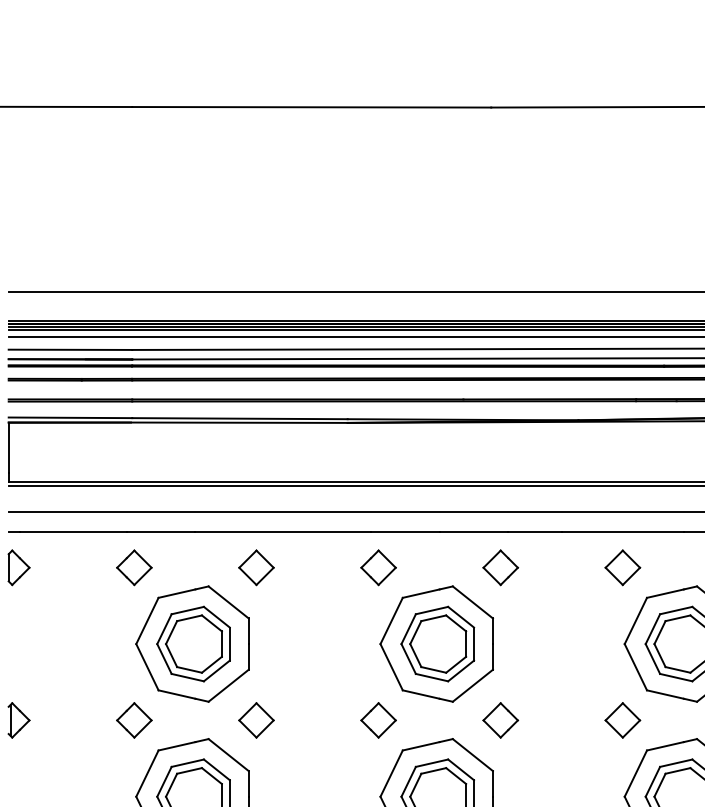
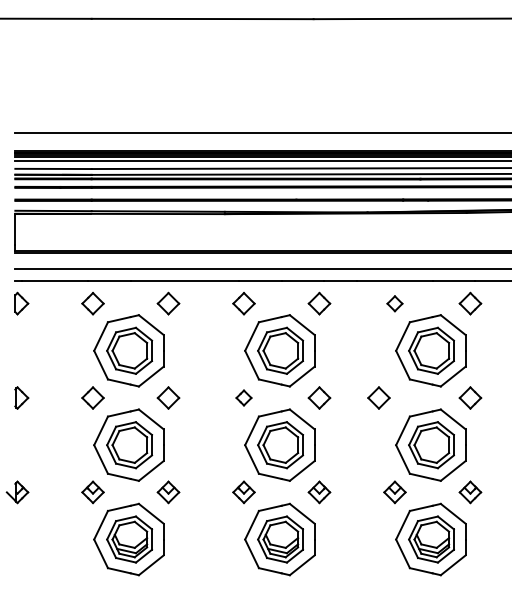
part: (622, 567) -> (394, 303), size x0.7
part: (377, 719) -> (243, 397), size x0.7
part: (622, 719) -> (378, 397), moved

